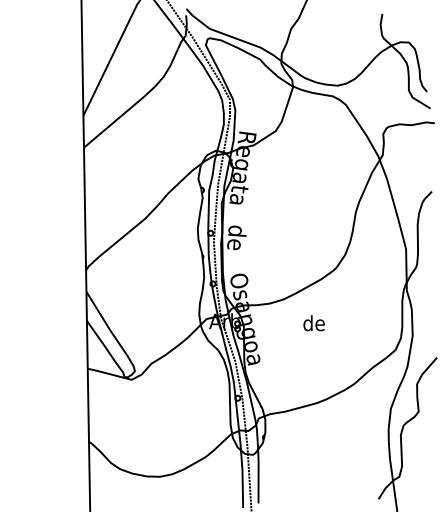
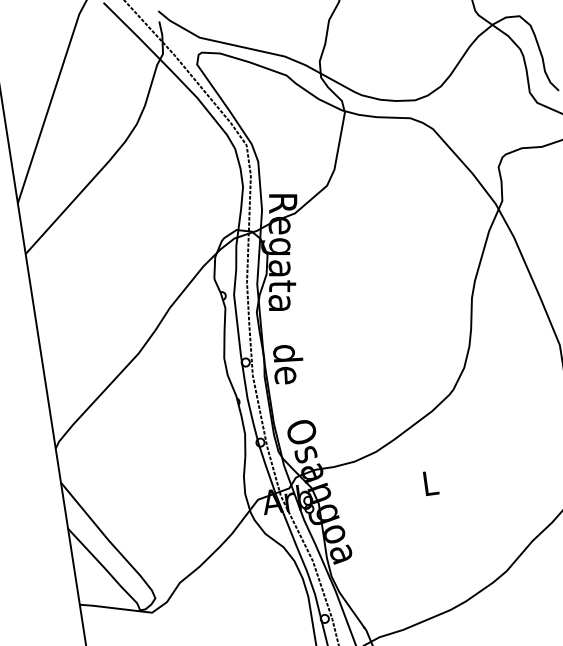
text: (313, 323) -> (428, 483), de -> L

